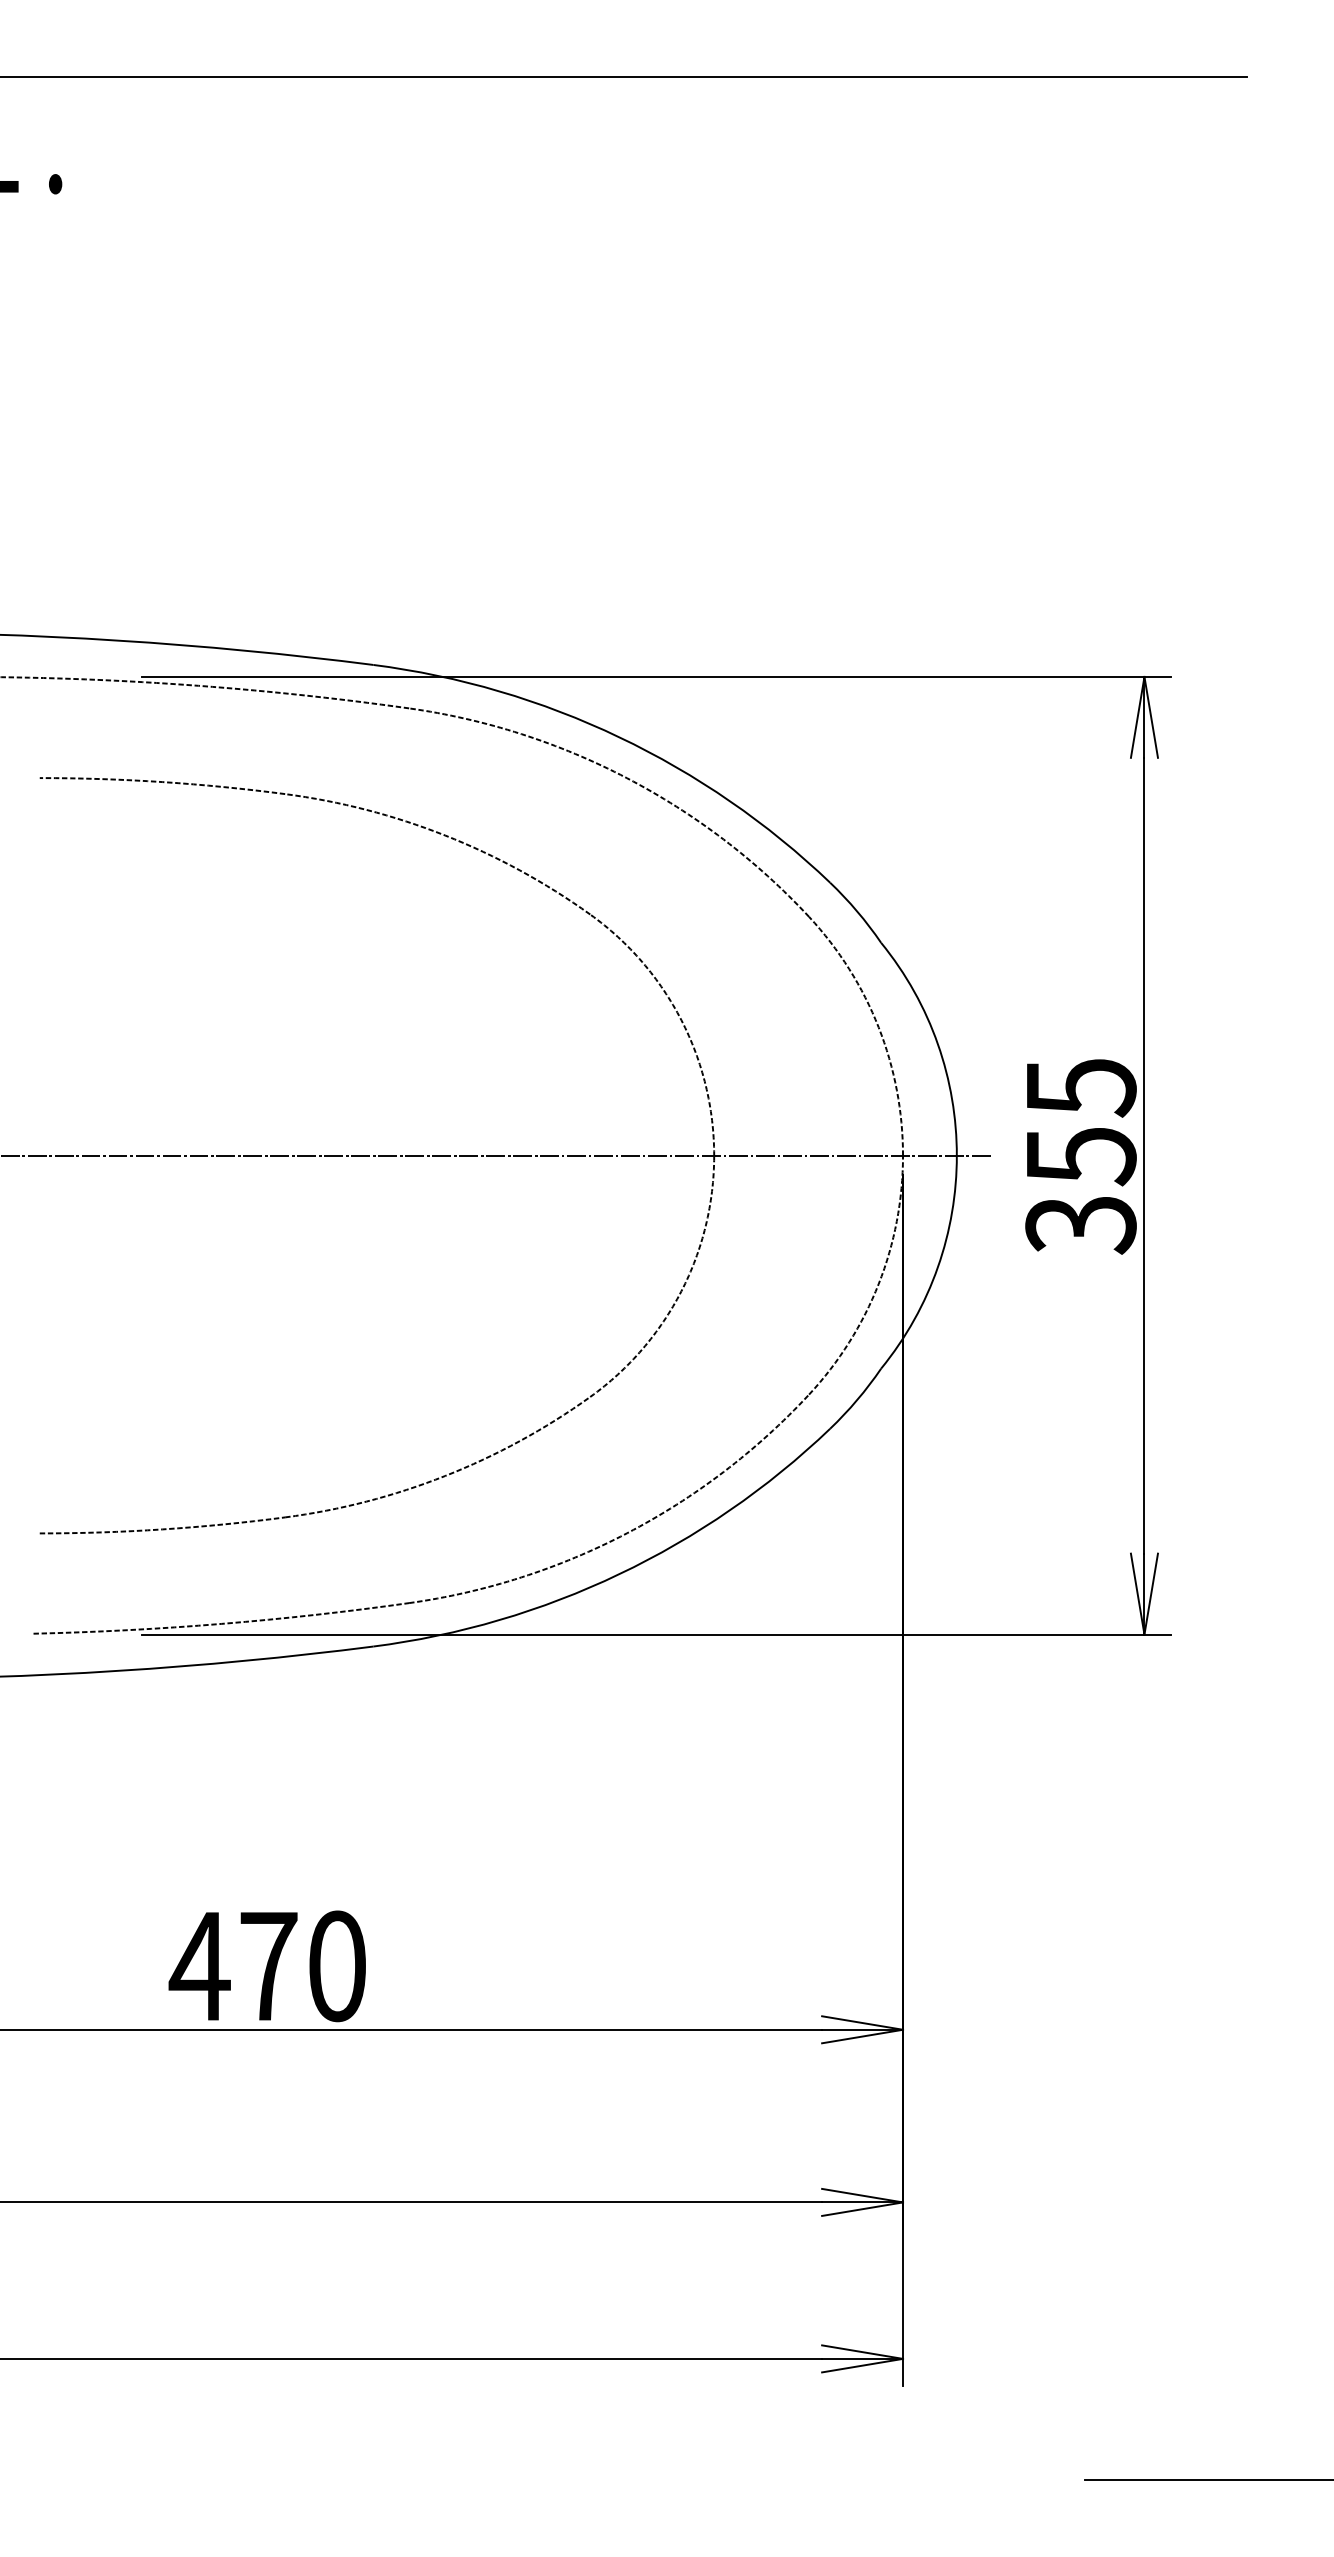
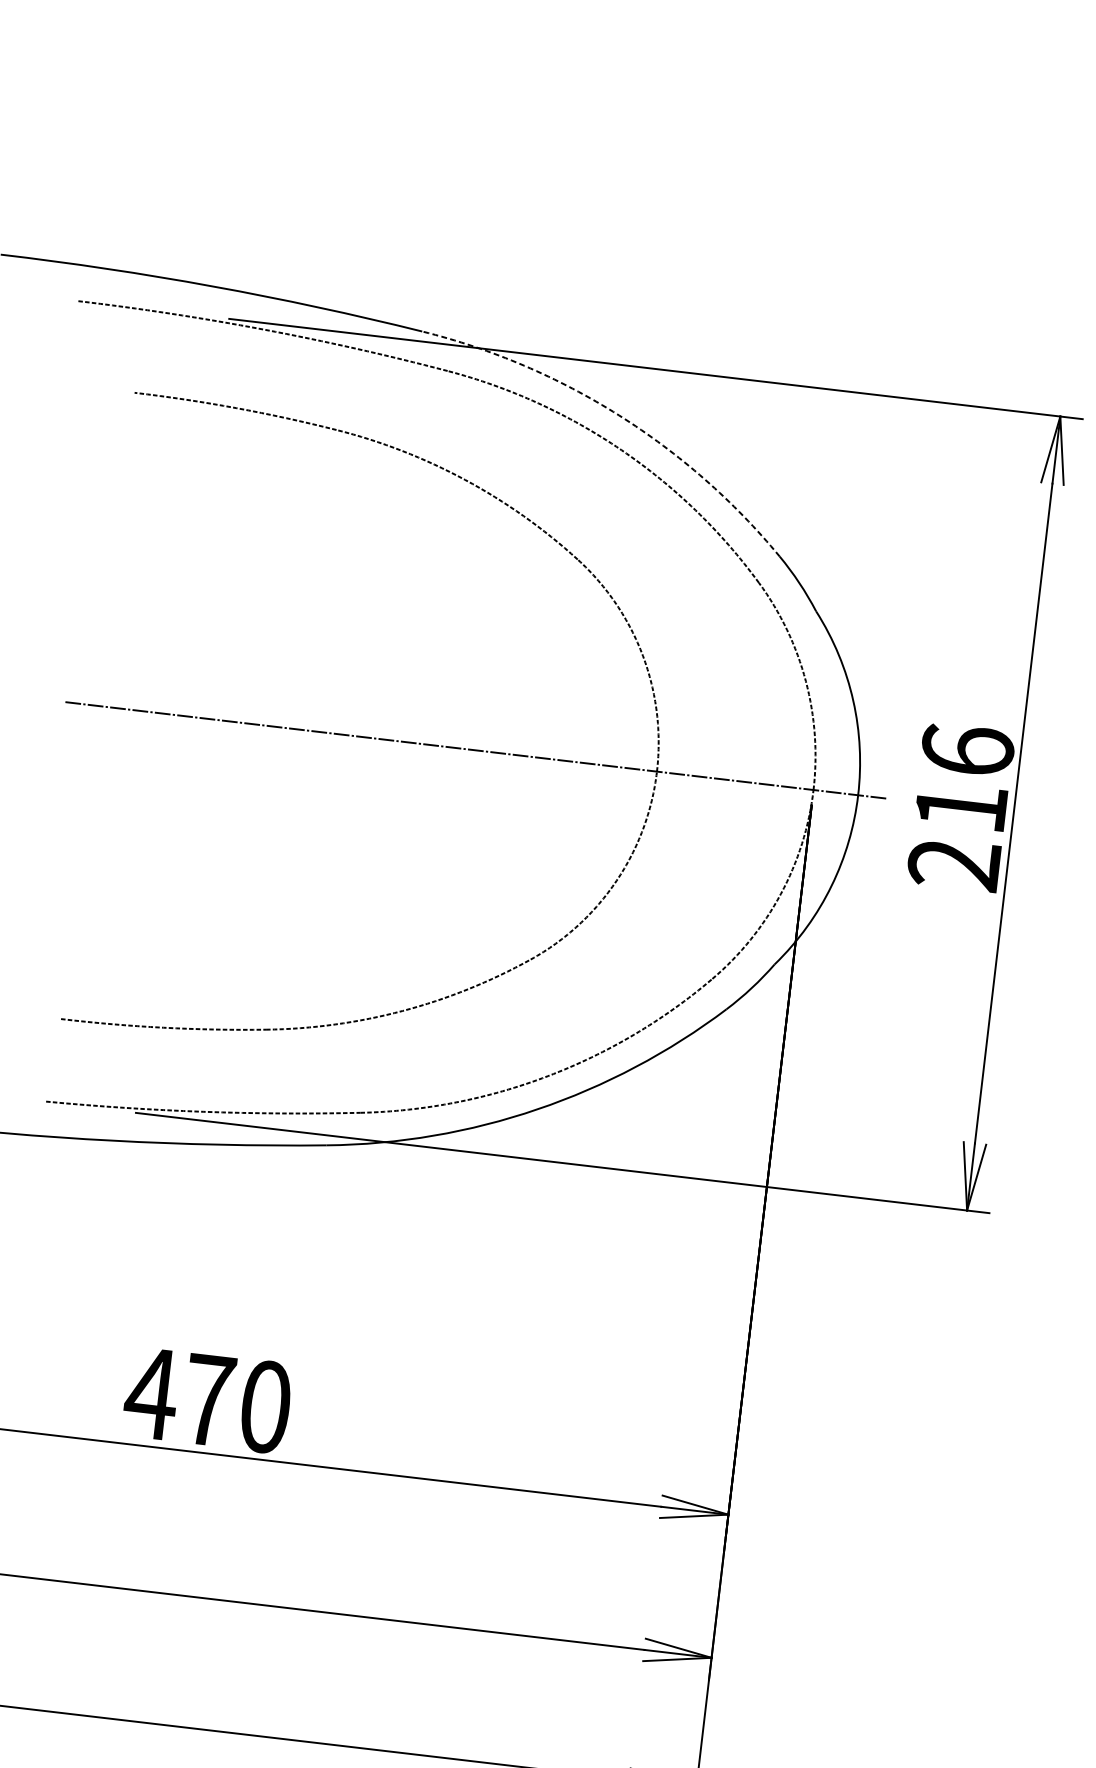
arc: (619, 737) -> (619, 415), solid -> dashed
text: (1080, 1156) -> (960, 807), 355 -> 216

